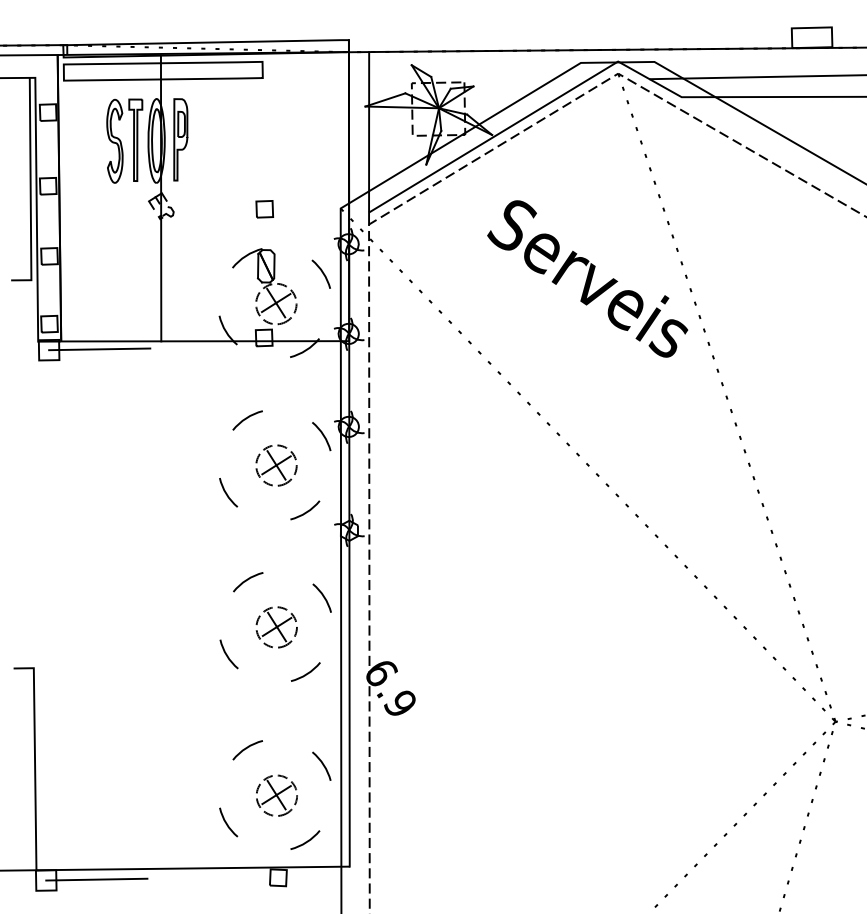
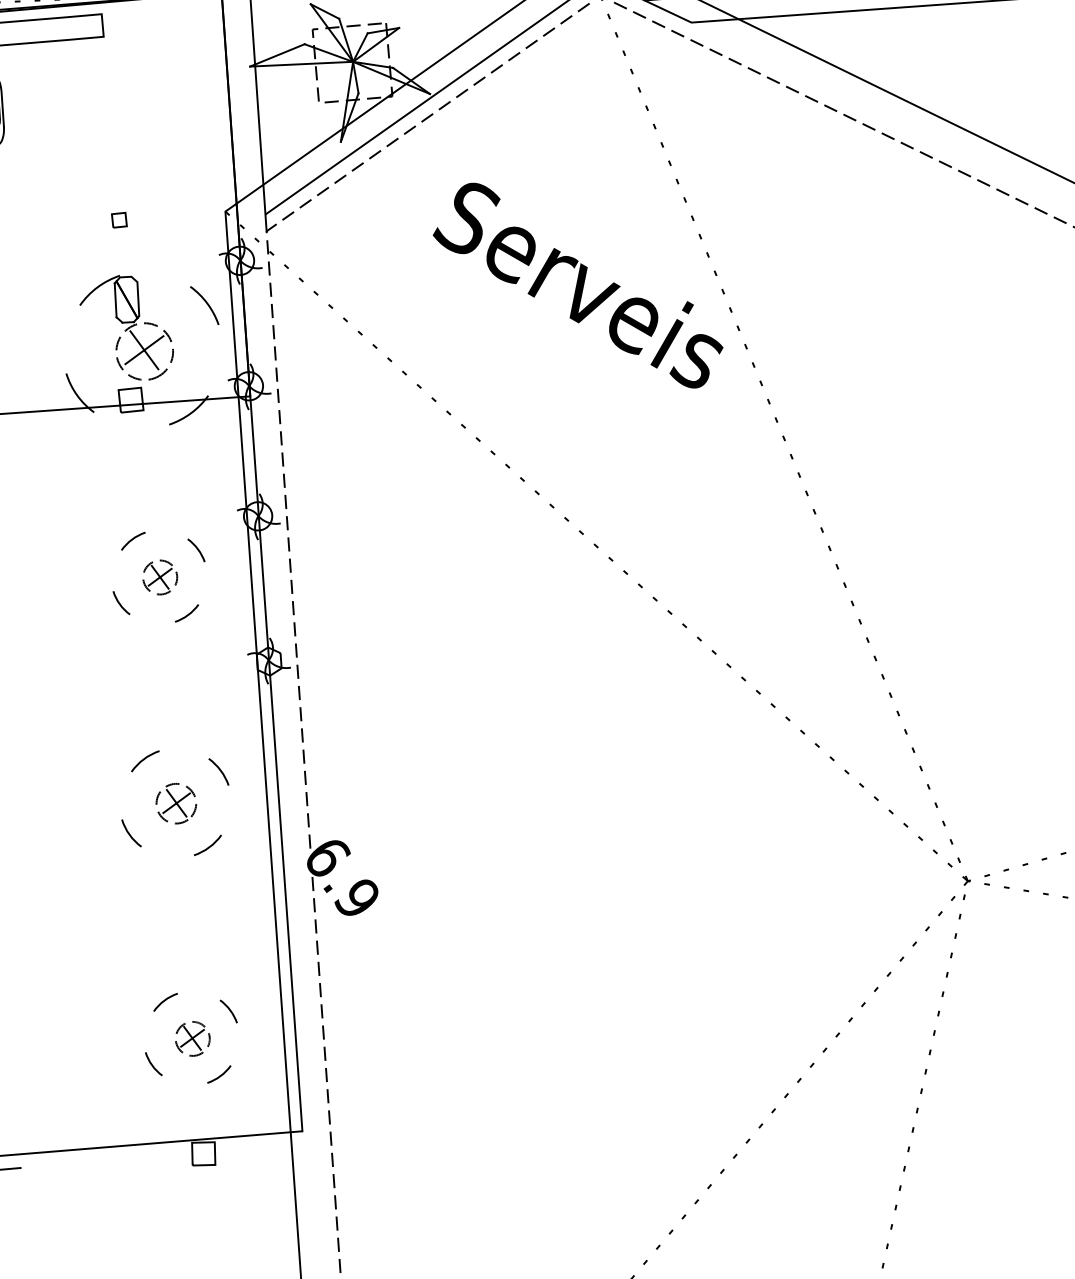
part: (264, 209) -> (118, 220), size x0.6
part: (275, 465) -> (159, 577), size x0.6
part: (275, 626) -> (175, 802), size x0.7
part: (275, 794) -> (191, 1037), size x0.6

